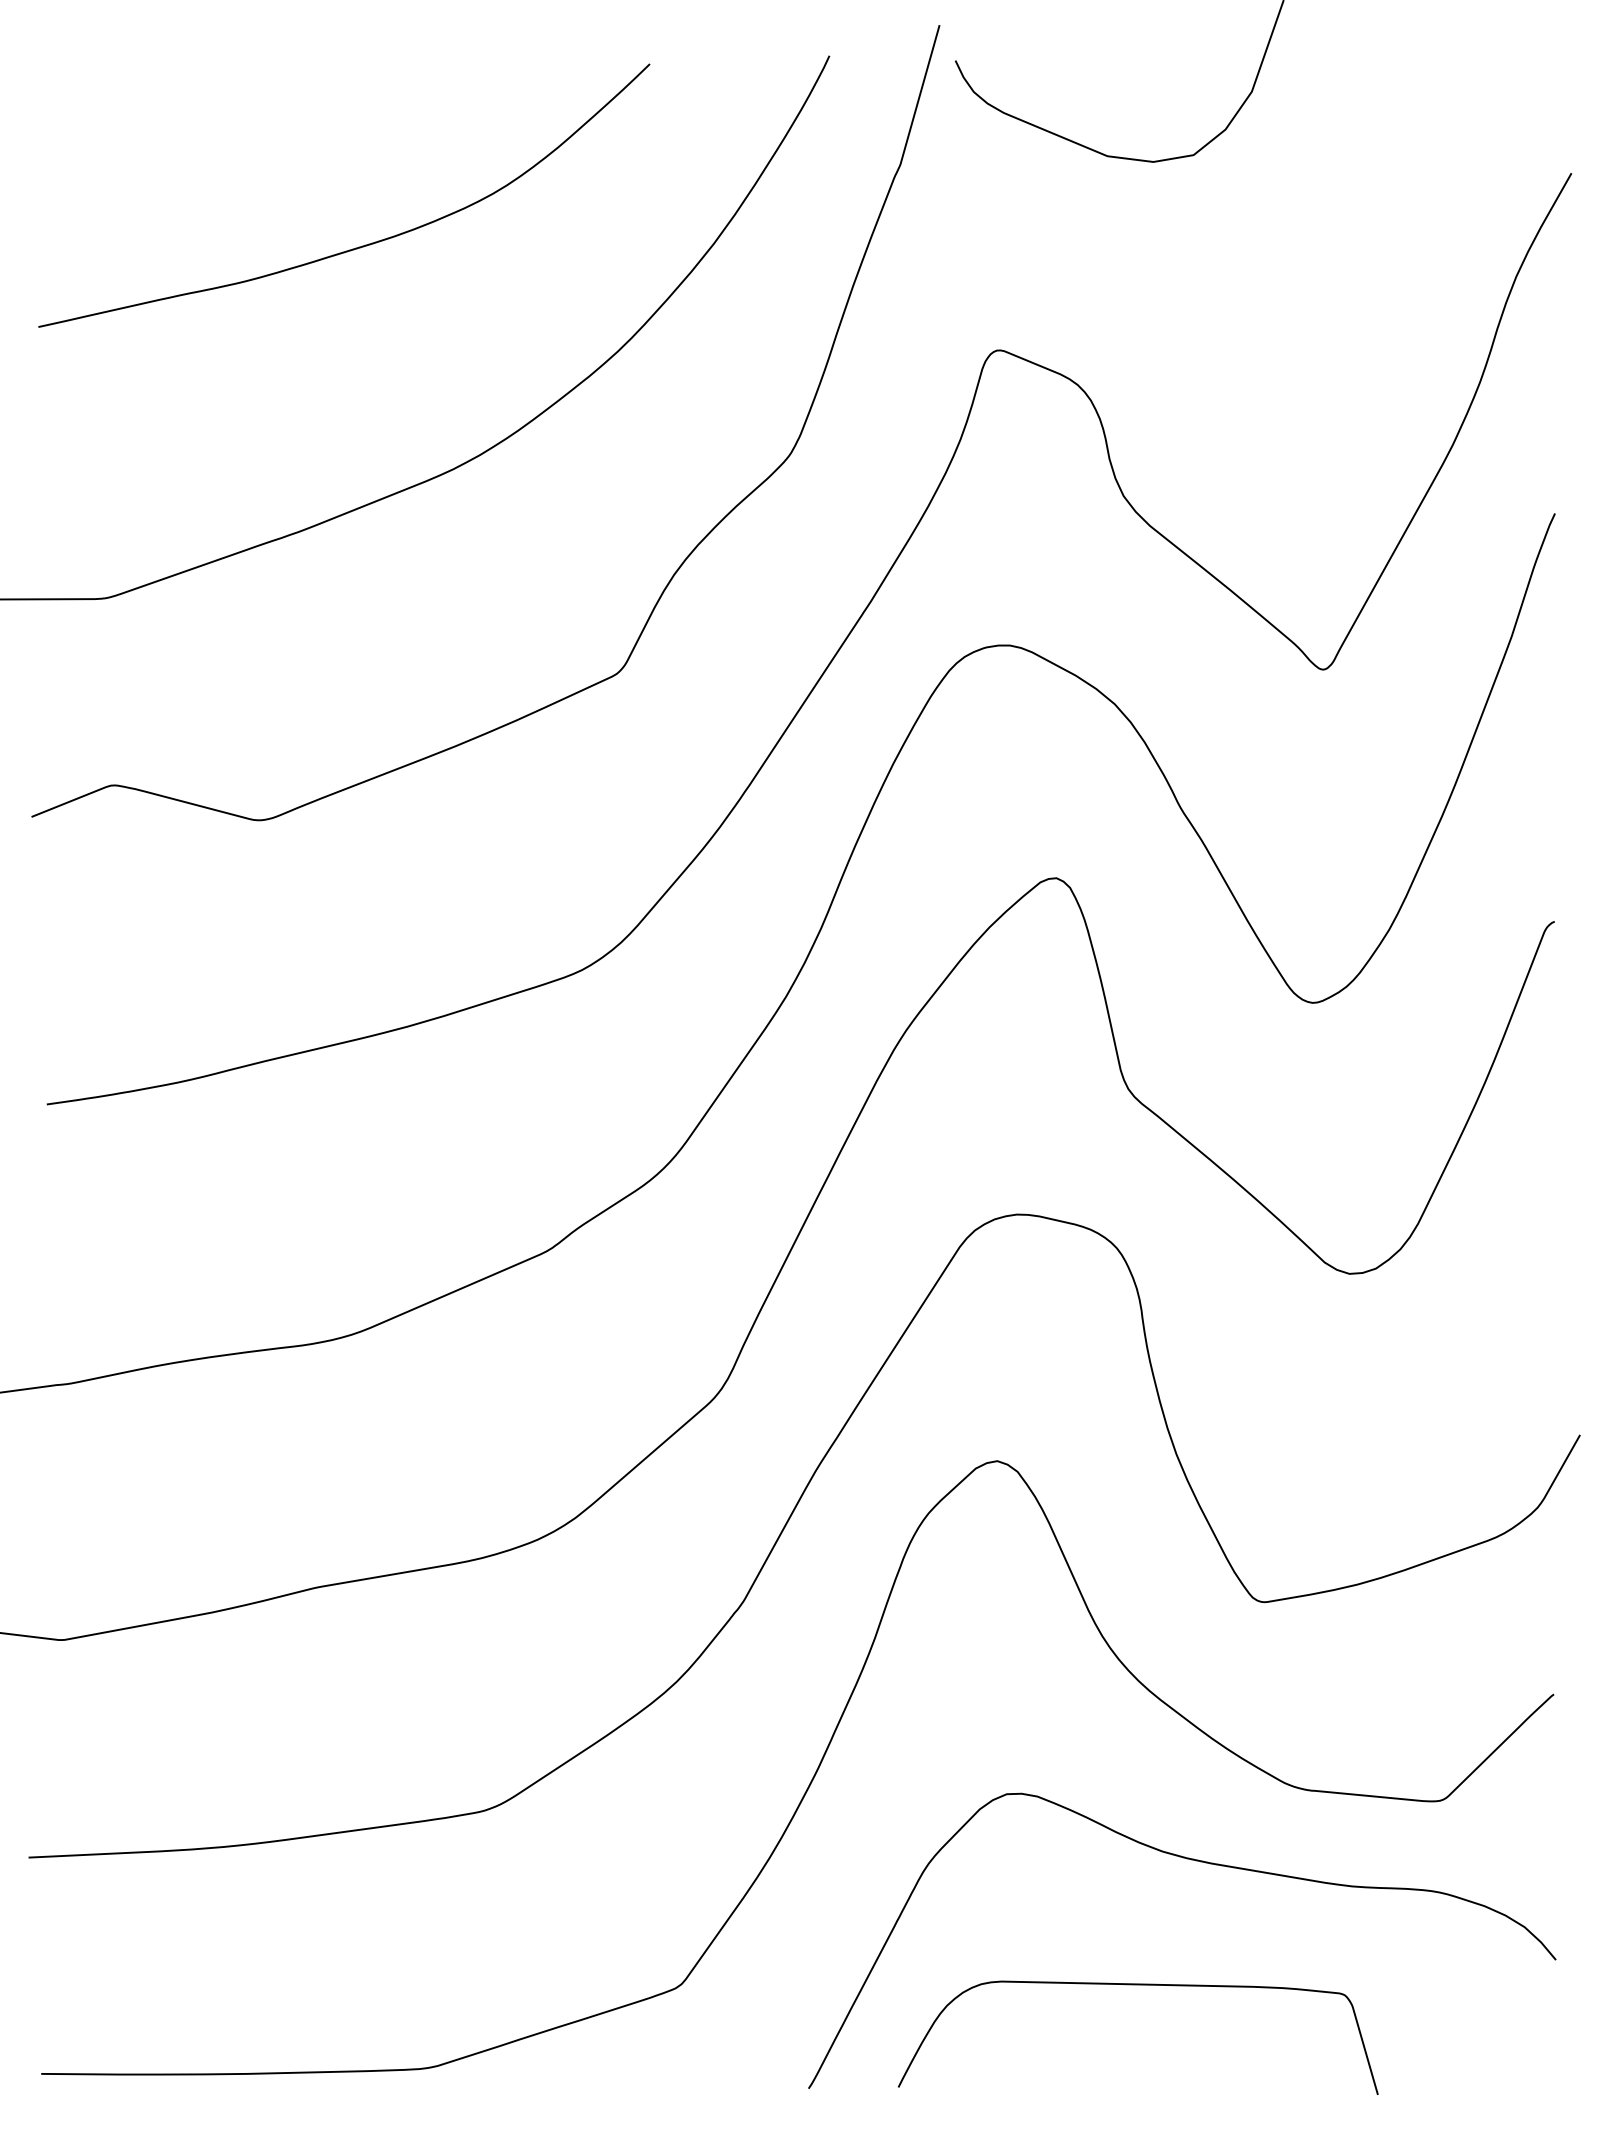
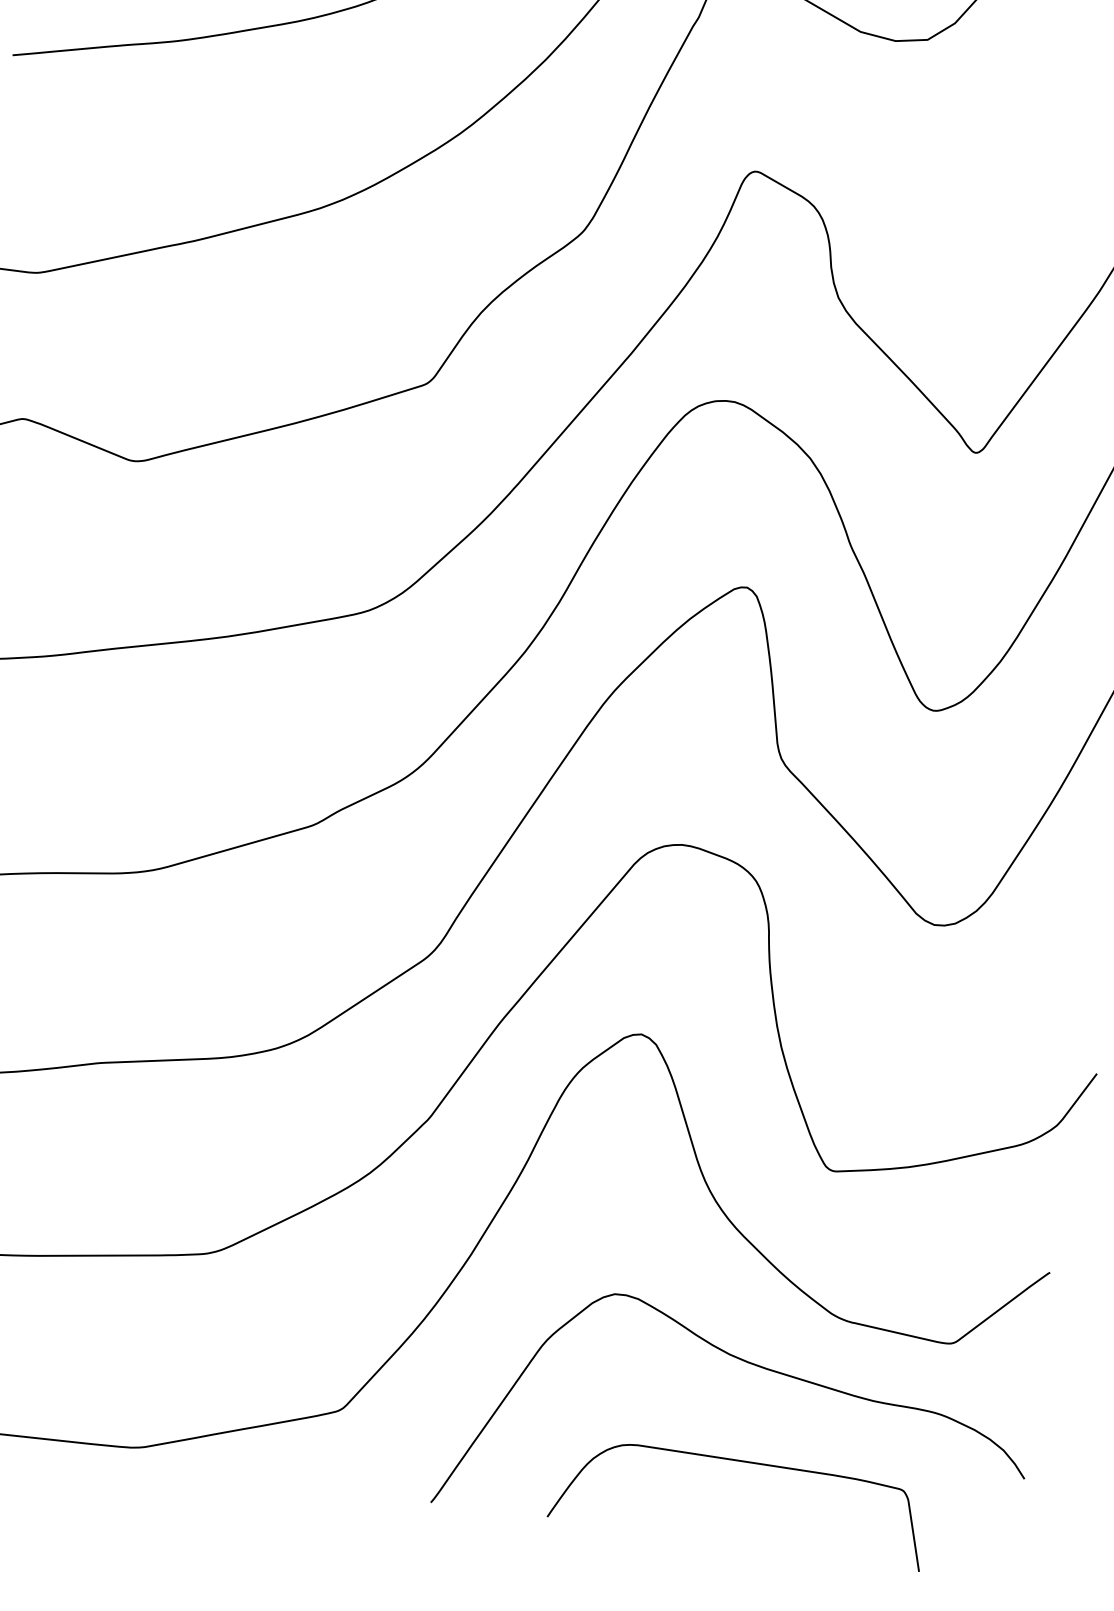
curve: (1137, 1985) -> (743, 1462), moved

